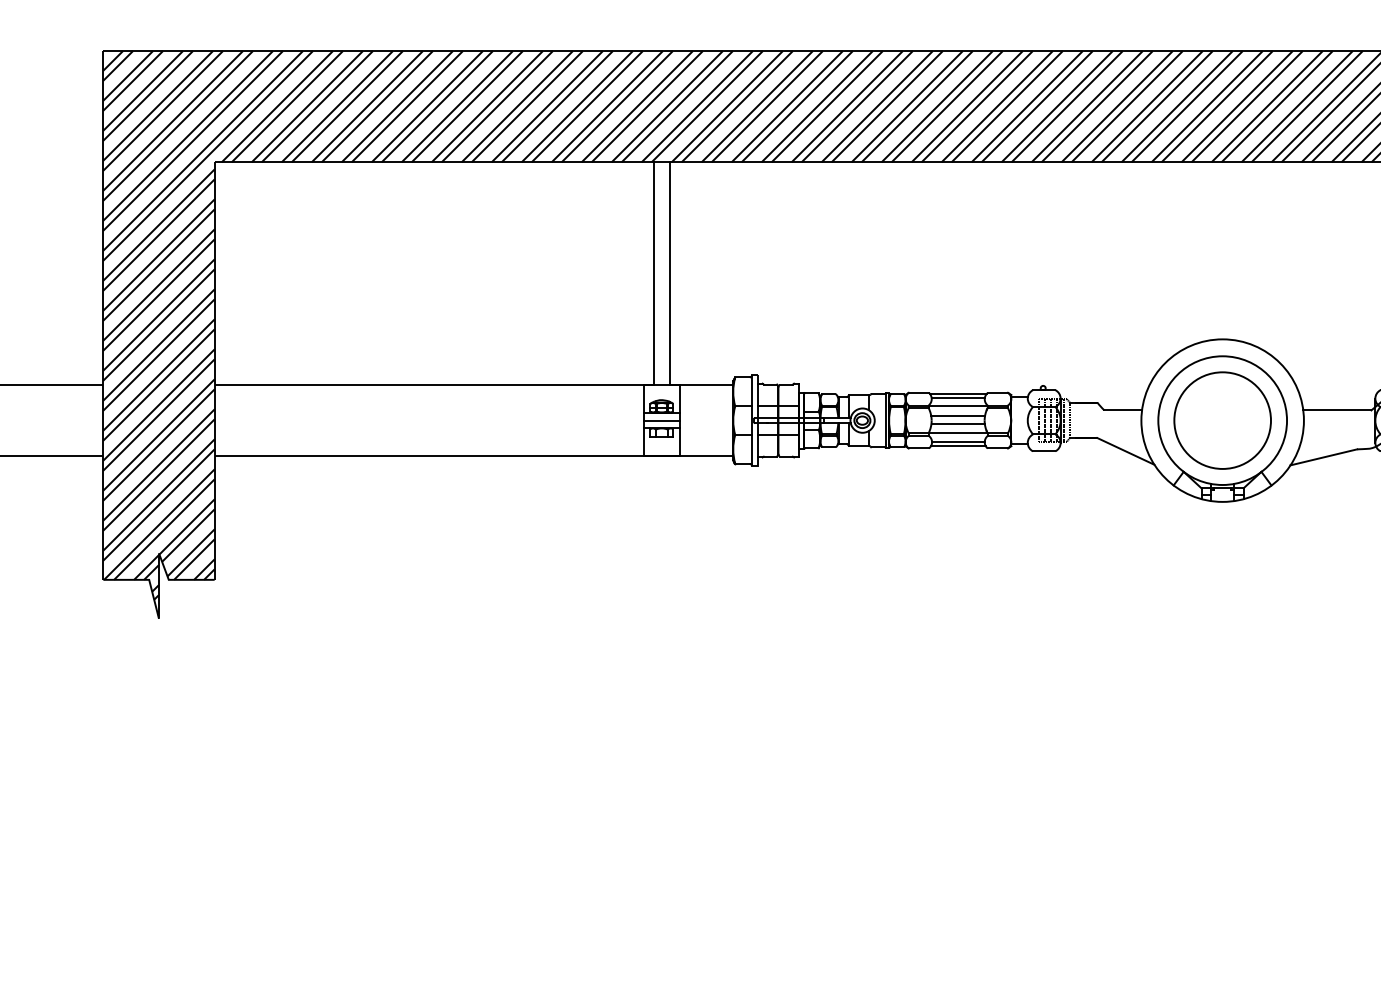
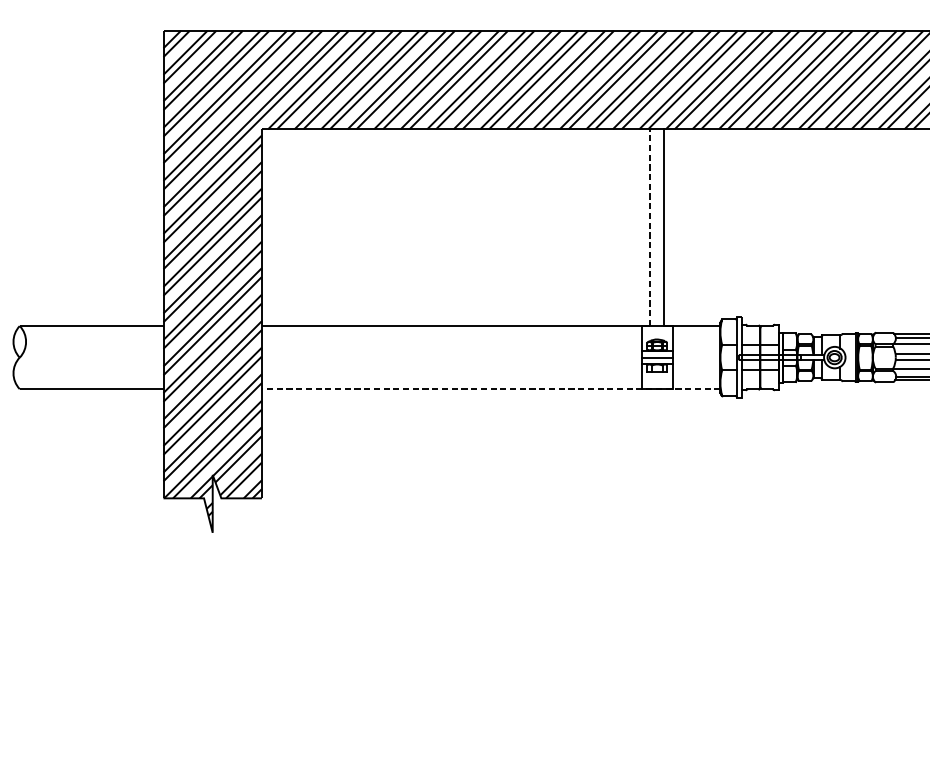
line: (653, 273) -> (649, 227), solid -> dashed
line: (473, 456) -> (490, 389), solid -> dashed

